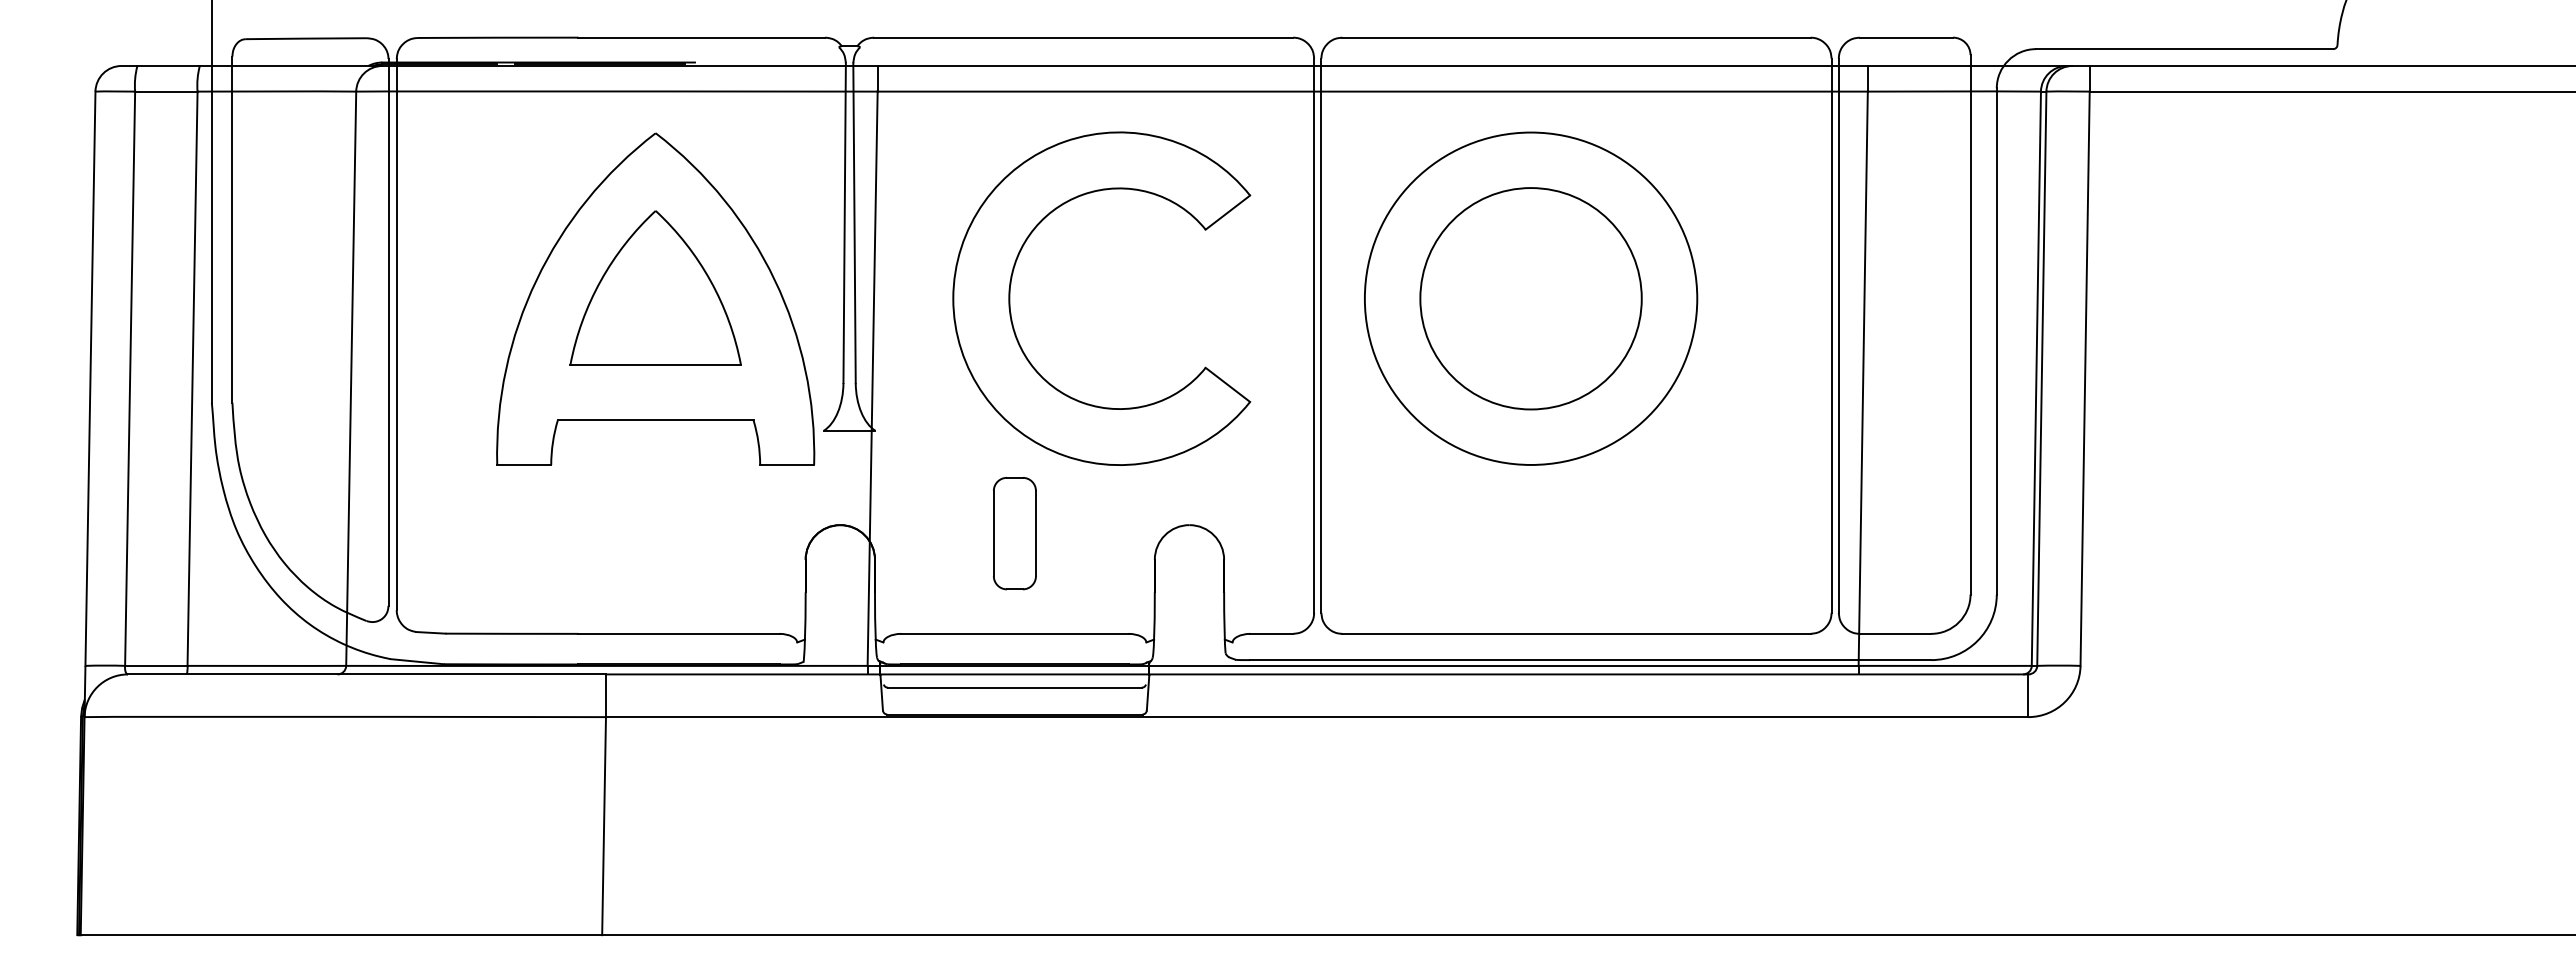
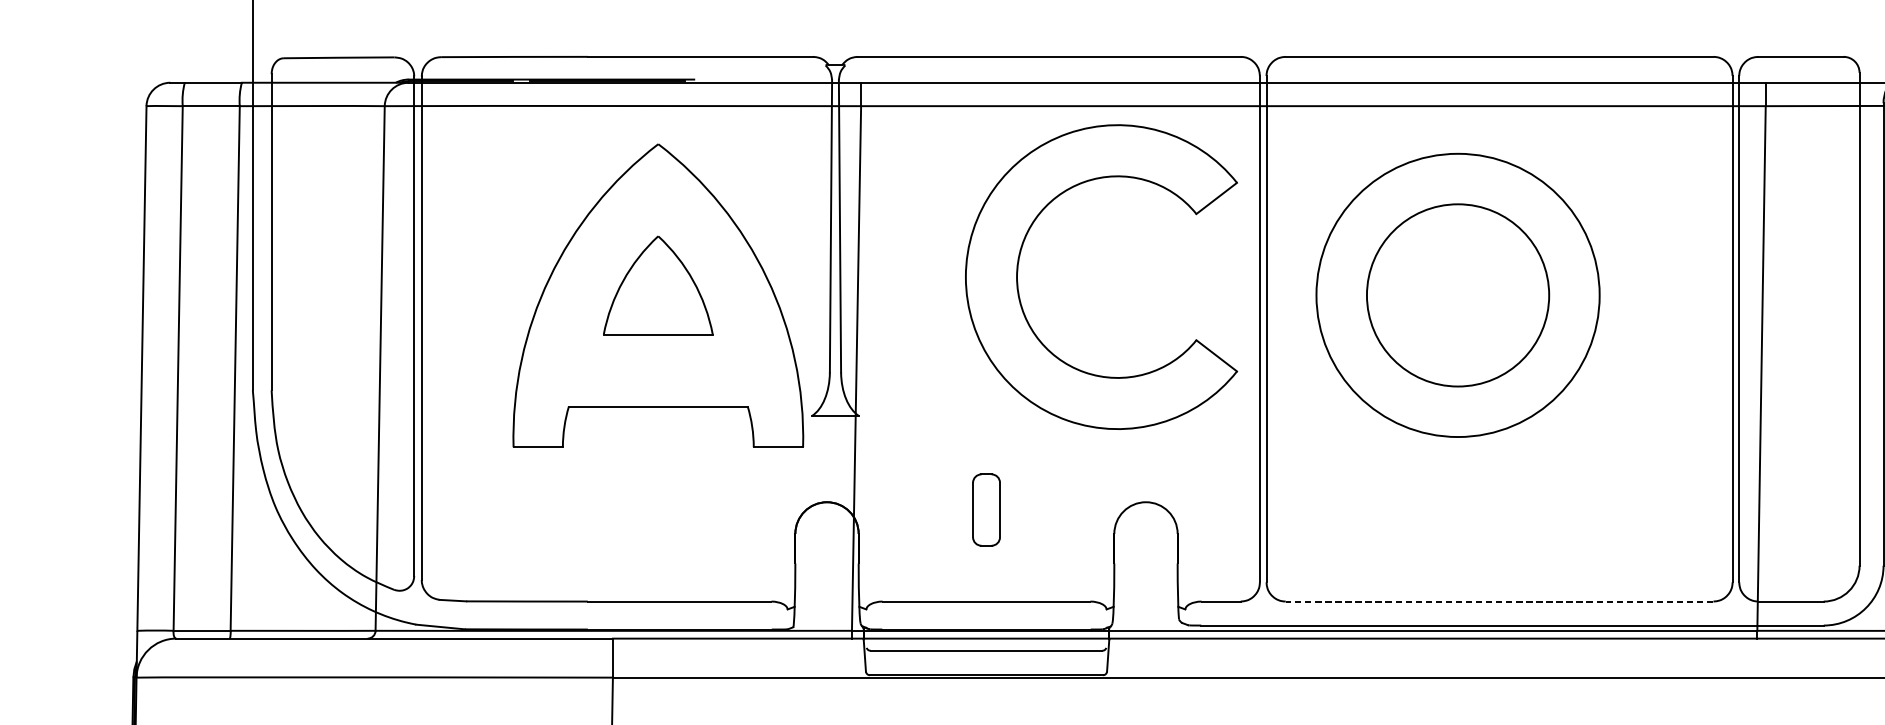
part: (655, 287) -> (658, 285), size x0.7
part: (1010, 298) -> (1018, 276), moved
circle: (1530, 298) -> (1457, 295), size x0.6
circle: (1530, 298) -> (1457, 295), size x1.4
part: (1014, 533) -> (986, 509), size x0.7
line: (1575, 633) -> (1498, 601), solid -> dashed

